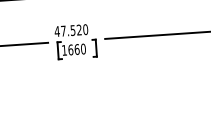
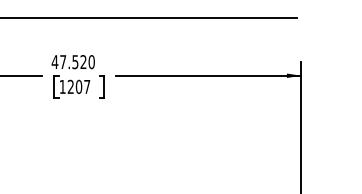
text: (76, 49) -> (78, 86), 1660 -> 1207

